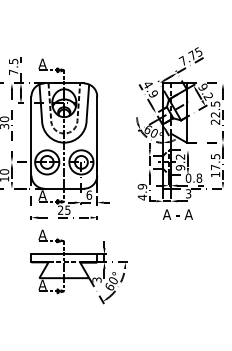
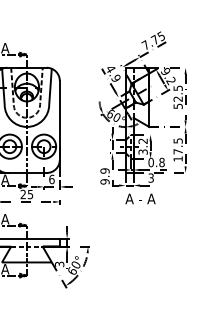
text: (215, 121) -> (178, 105), 22.5 -> 52.5
text: (180, 167) -> (143, 151), 9.2 -> 3.2
text: (142, 197) -> (105, 181), 4.9 -> 9.9

